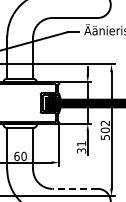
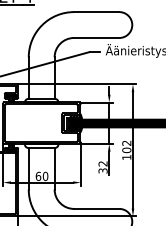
text: (105, 137) -> (126, 157), 502 -> 102
text: (81, 143) -> (102, 163), 31 -> 32
line: (75, 188) -> (96, 208), dashed -> solid

